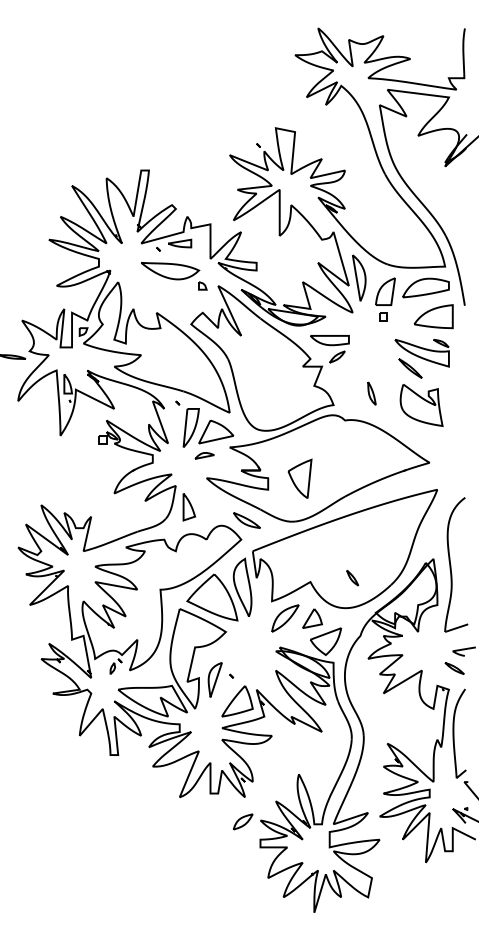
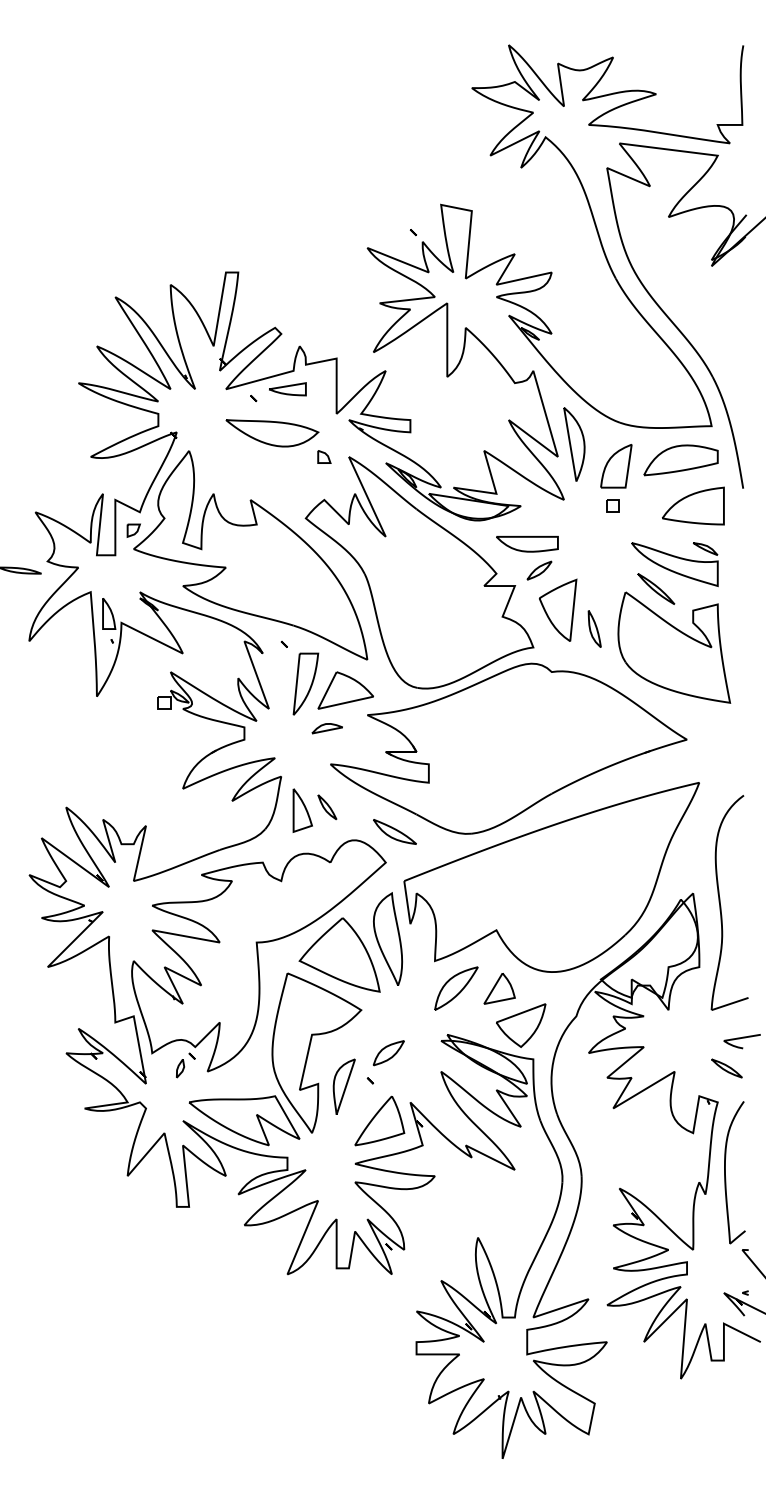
part: (421, 405) -> (673, 648), size x1.67
part: (299, 478) -> (557, 609), moved
part: (352, 578) -> (327, 807), moved
part: (243, 821) -> (389, 1052), moved

